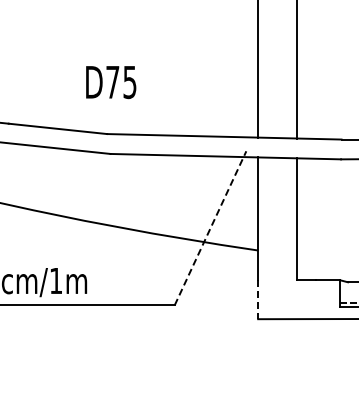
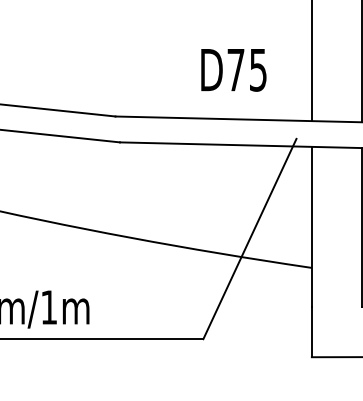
text: (111, 82) -> (234, 70), moved
line: (210, 228) -> (249, 239), dashed -> solid
line: (258, 300) -> (312, 332), dashed -> solid

